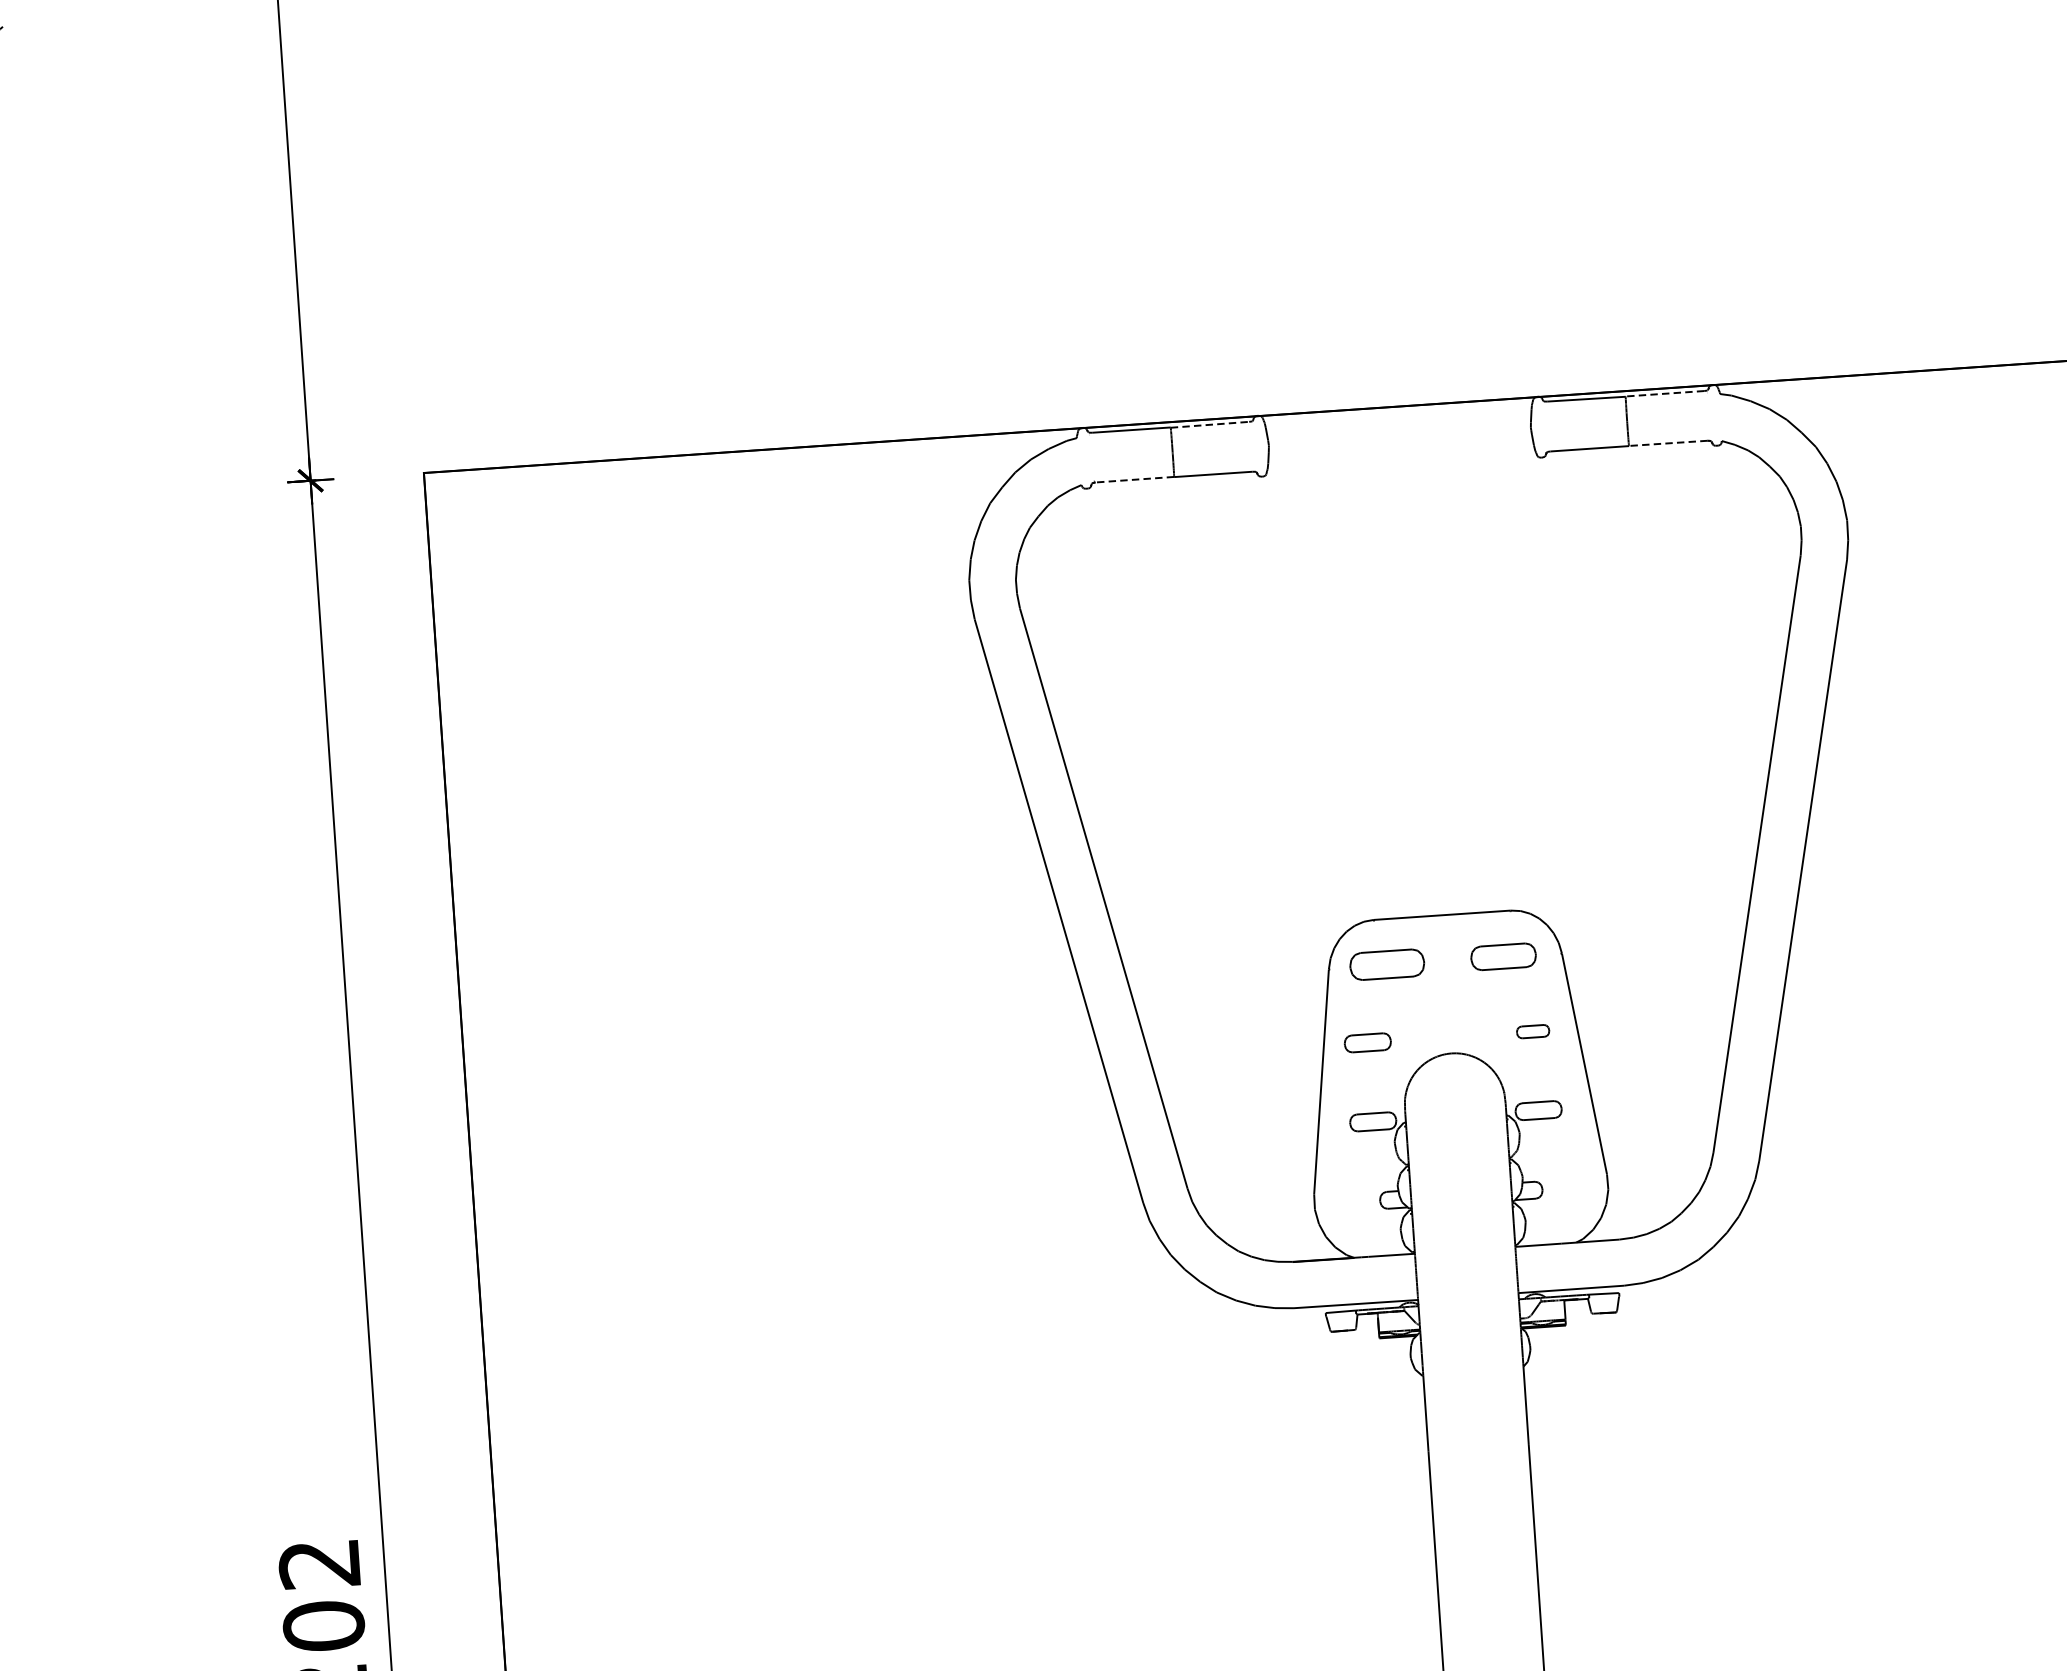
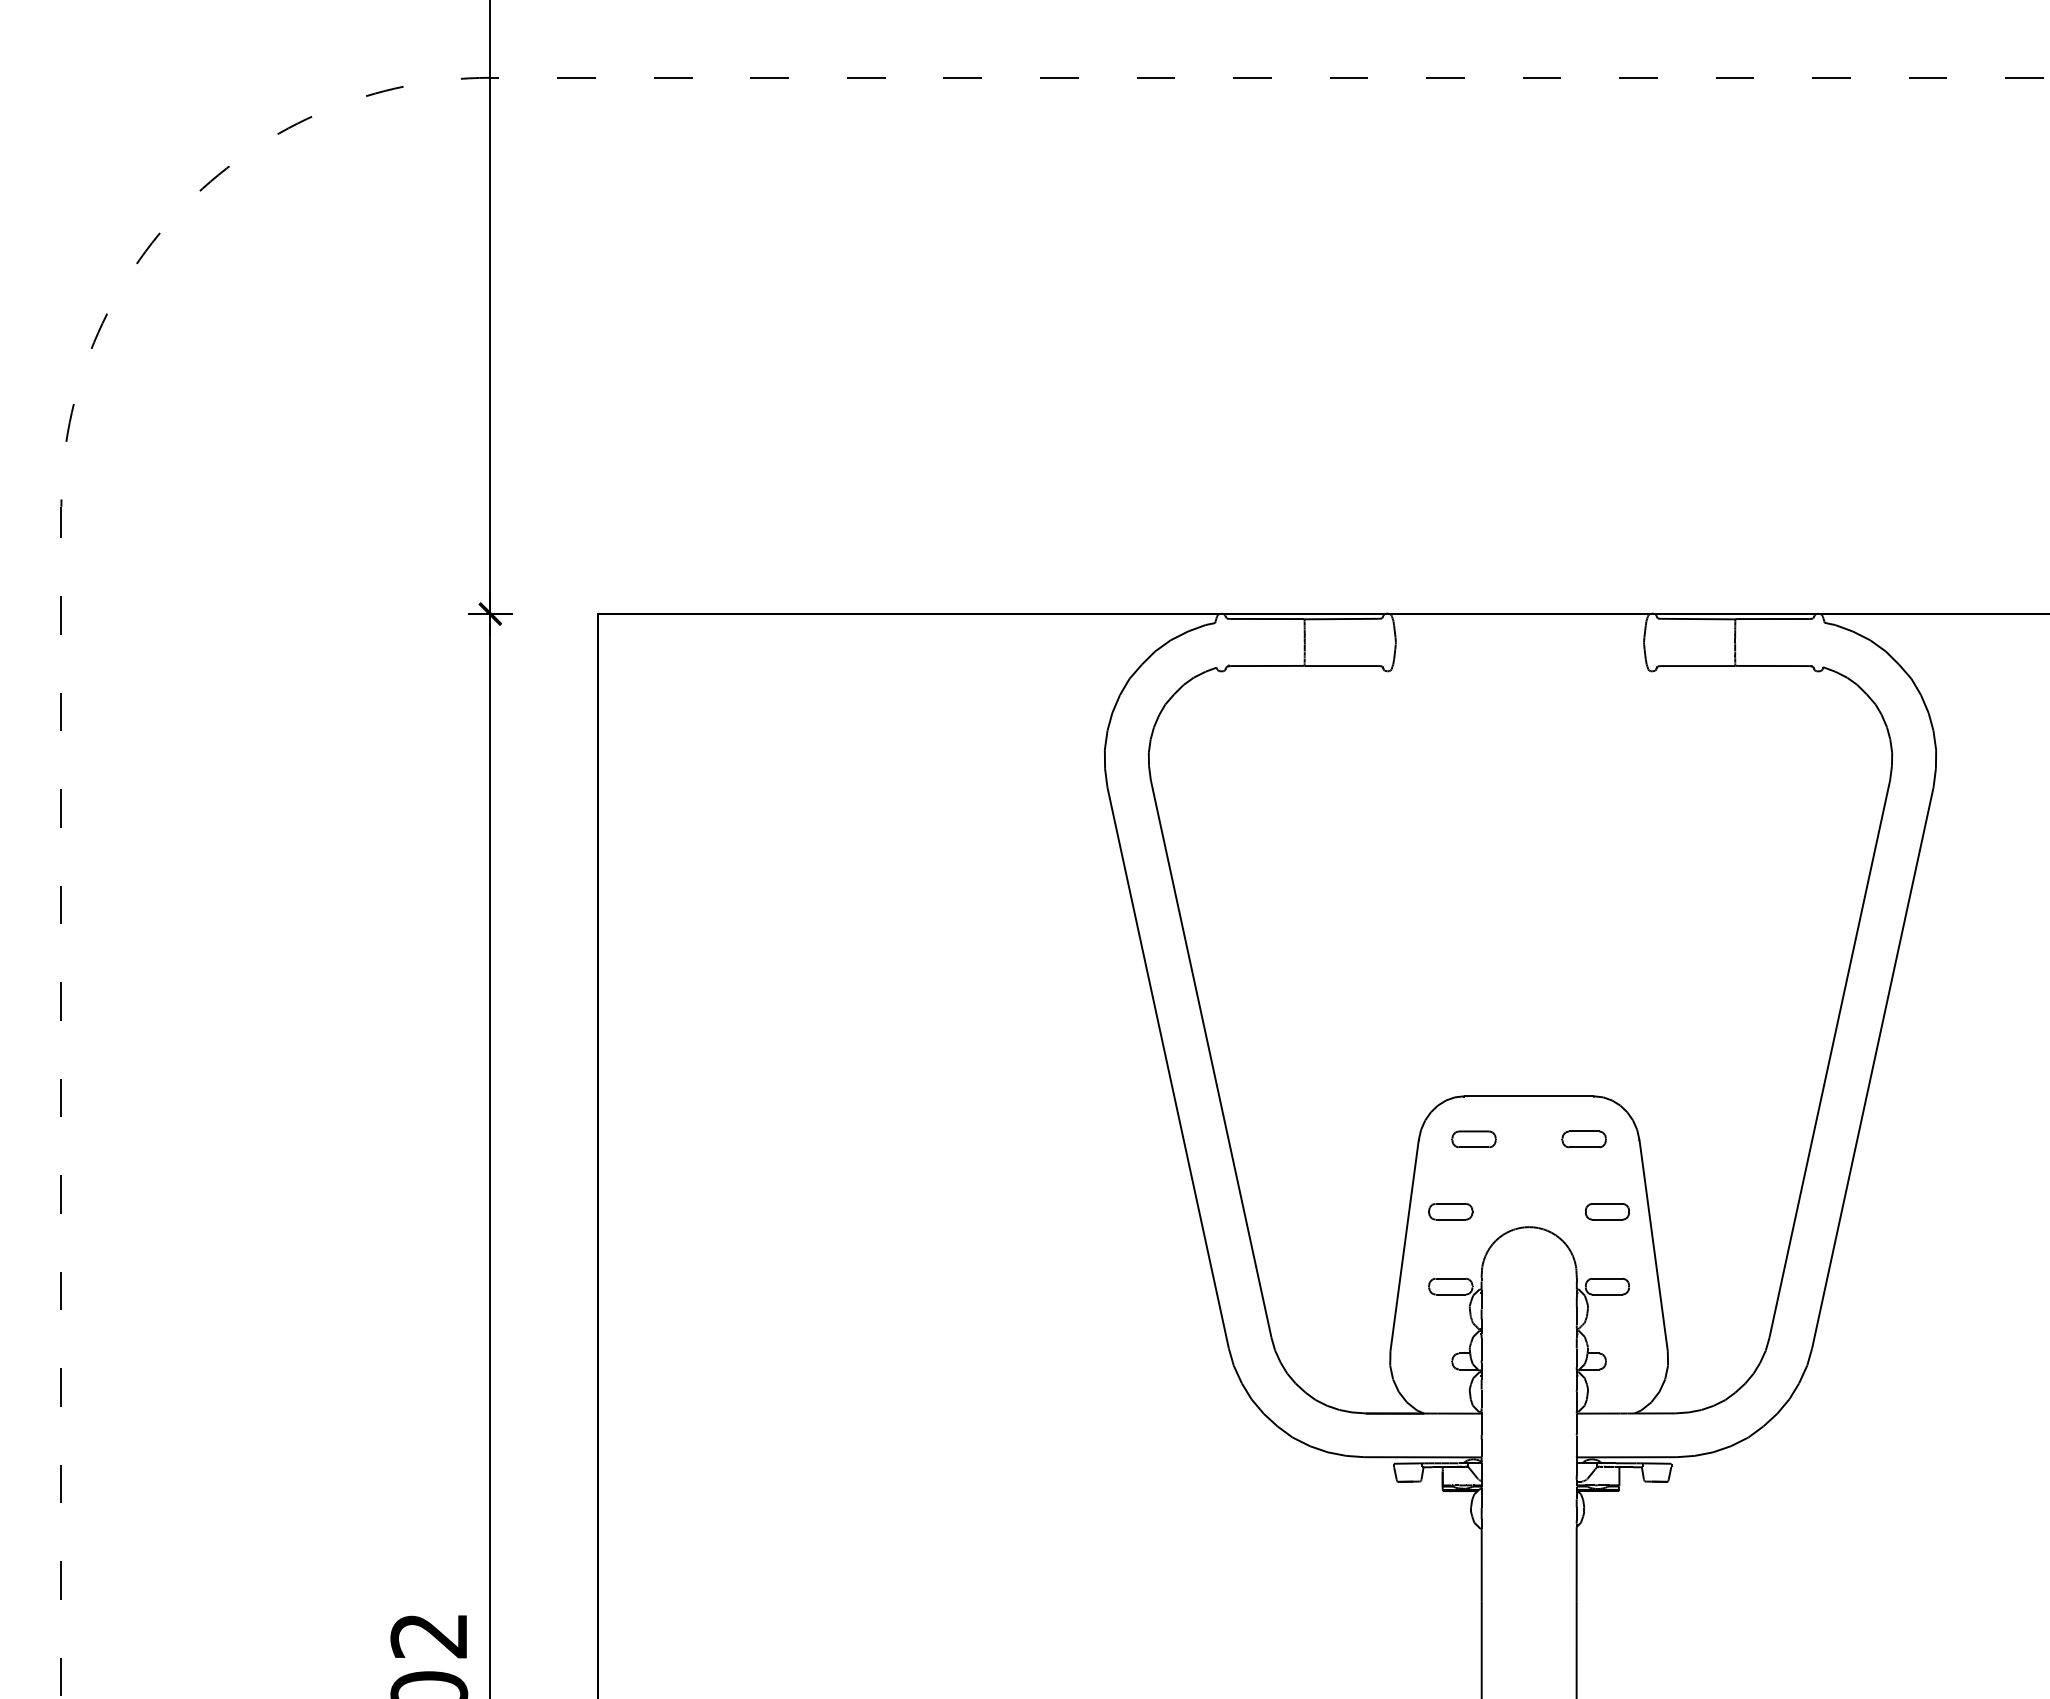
line: (1664, 394) -> (1772, 619), dashed -> solid
line: (1210, 425) -> (1342, 619), dashed -> solid
line: (1668, 443) -> (1772, 666), dashed -> solid
line: (1133, 479) -> (1266, 665), dashed -> solid
part: (1502, 956) -> (1583, 1139), size x0.71
part: (1386, 964) -> (1473, 1139), size x0.62
part: (1532, 1031) -> (1606, 1211), size x1.43

